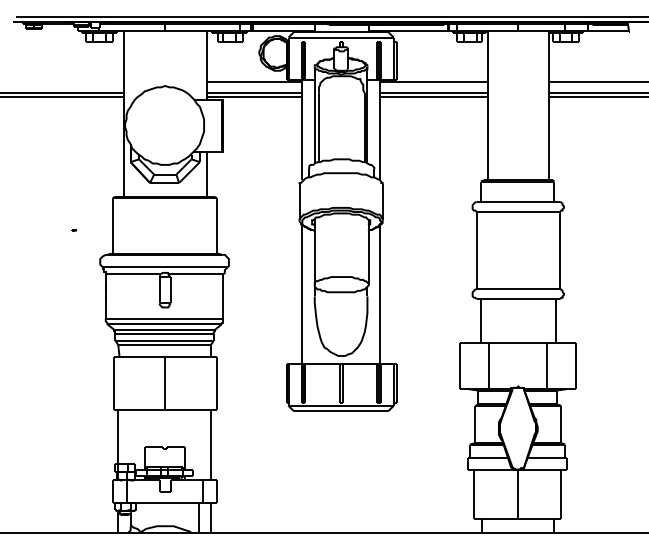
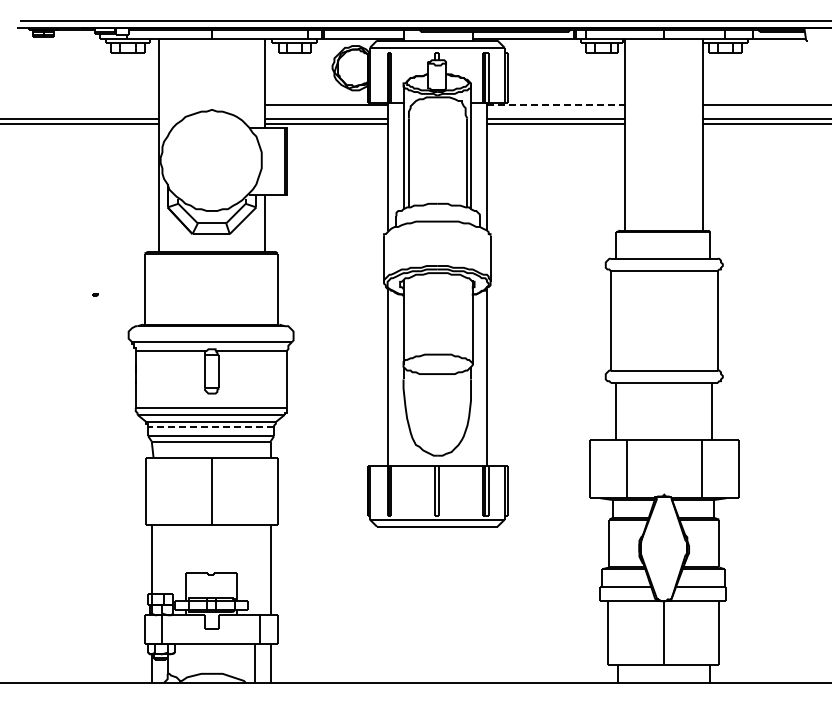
line: (434, 81) -> (556, 104), solid -> dashed
line: (164, 333) -> (211, 427), solid -> dashed

